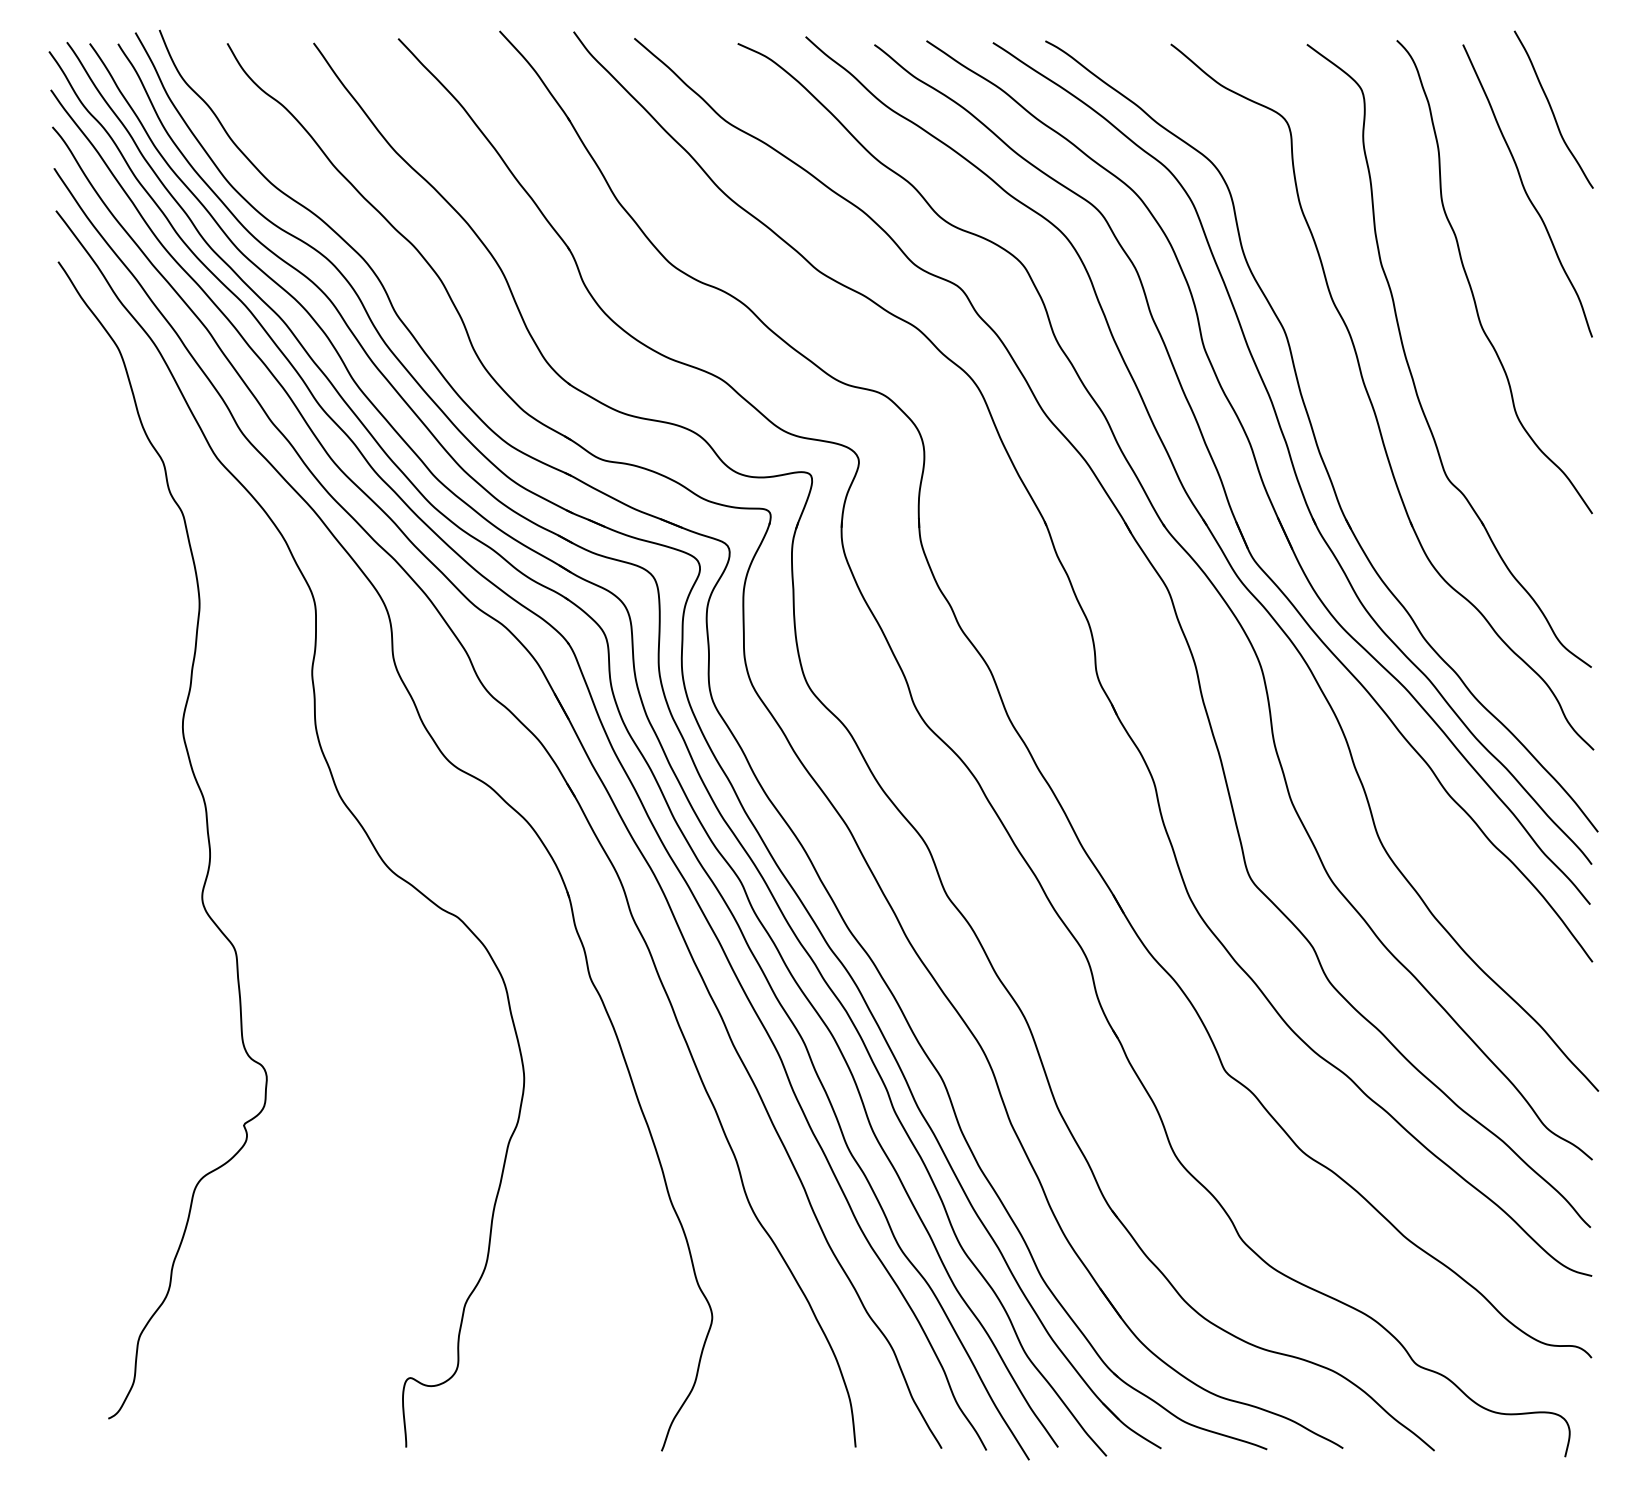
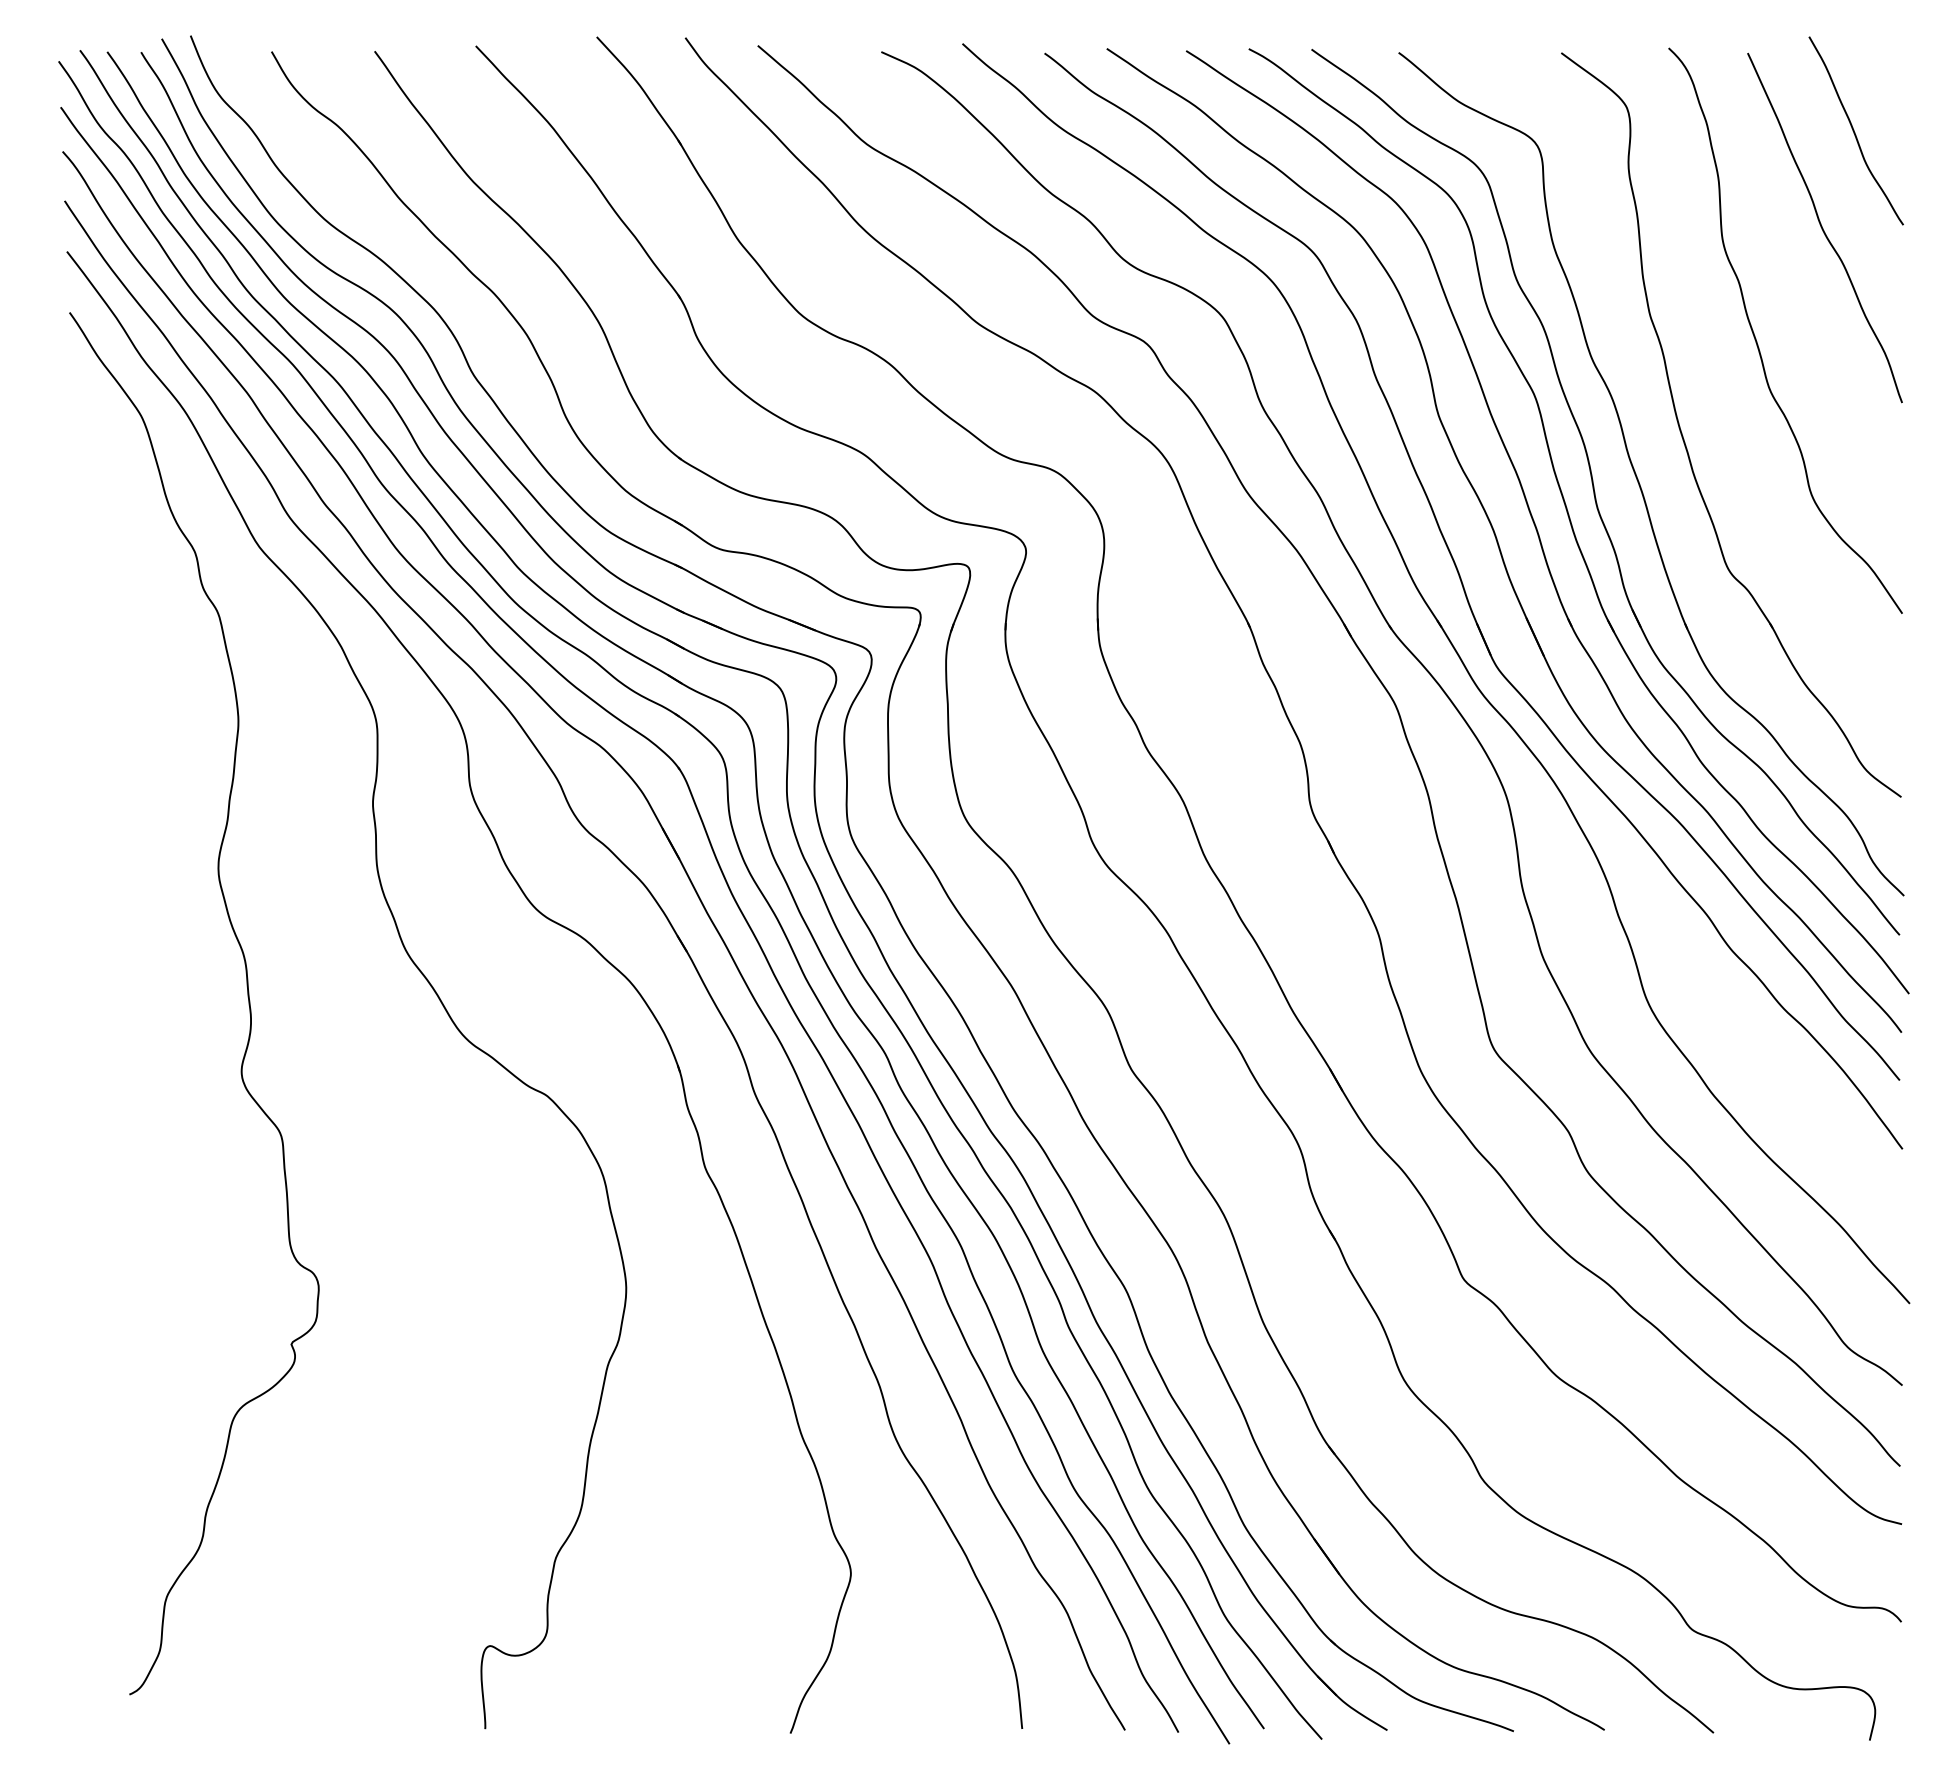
part: (1335, 411) -> (1595, 491), added

